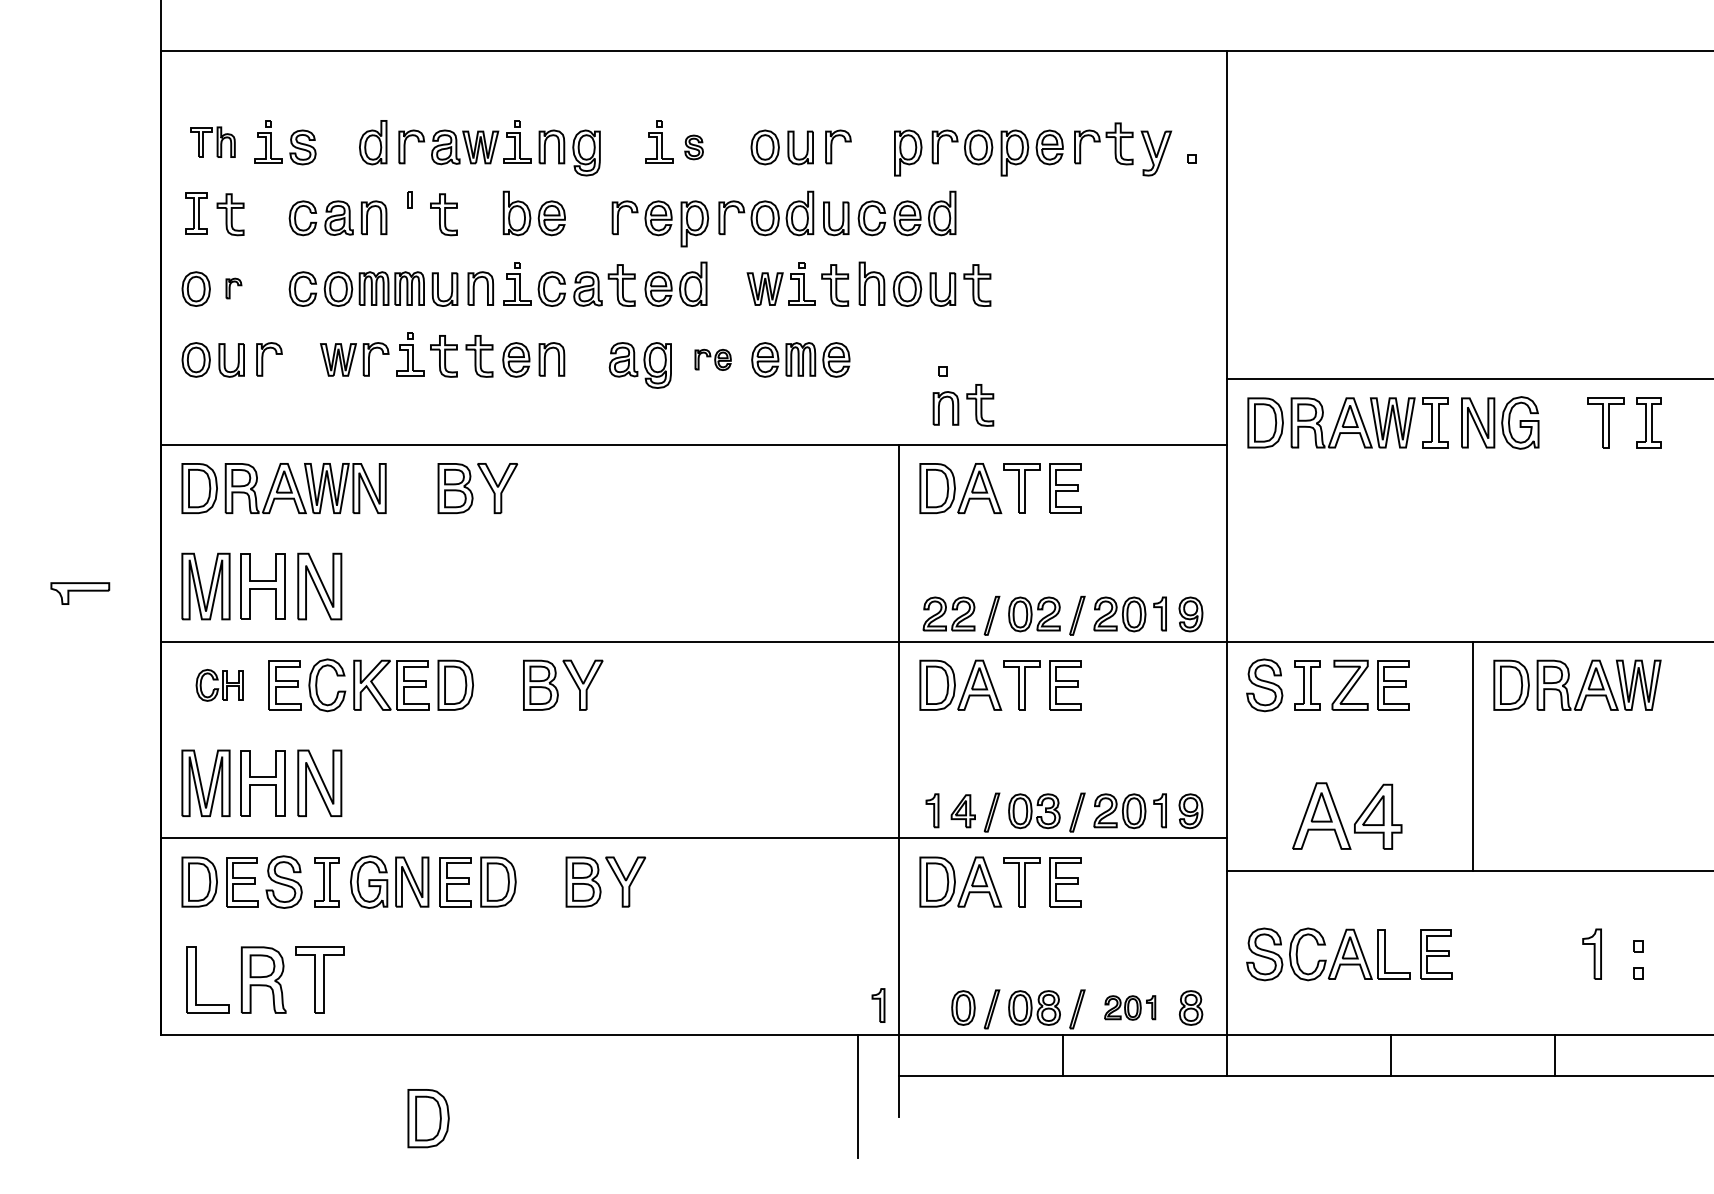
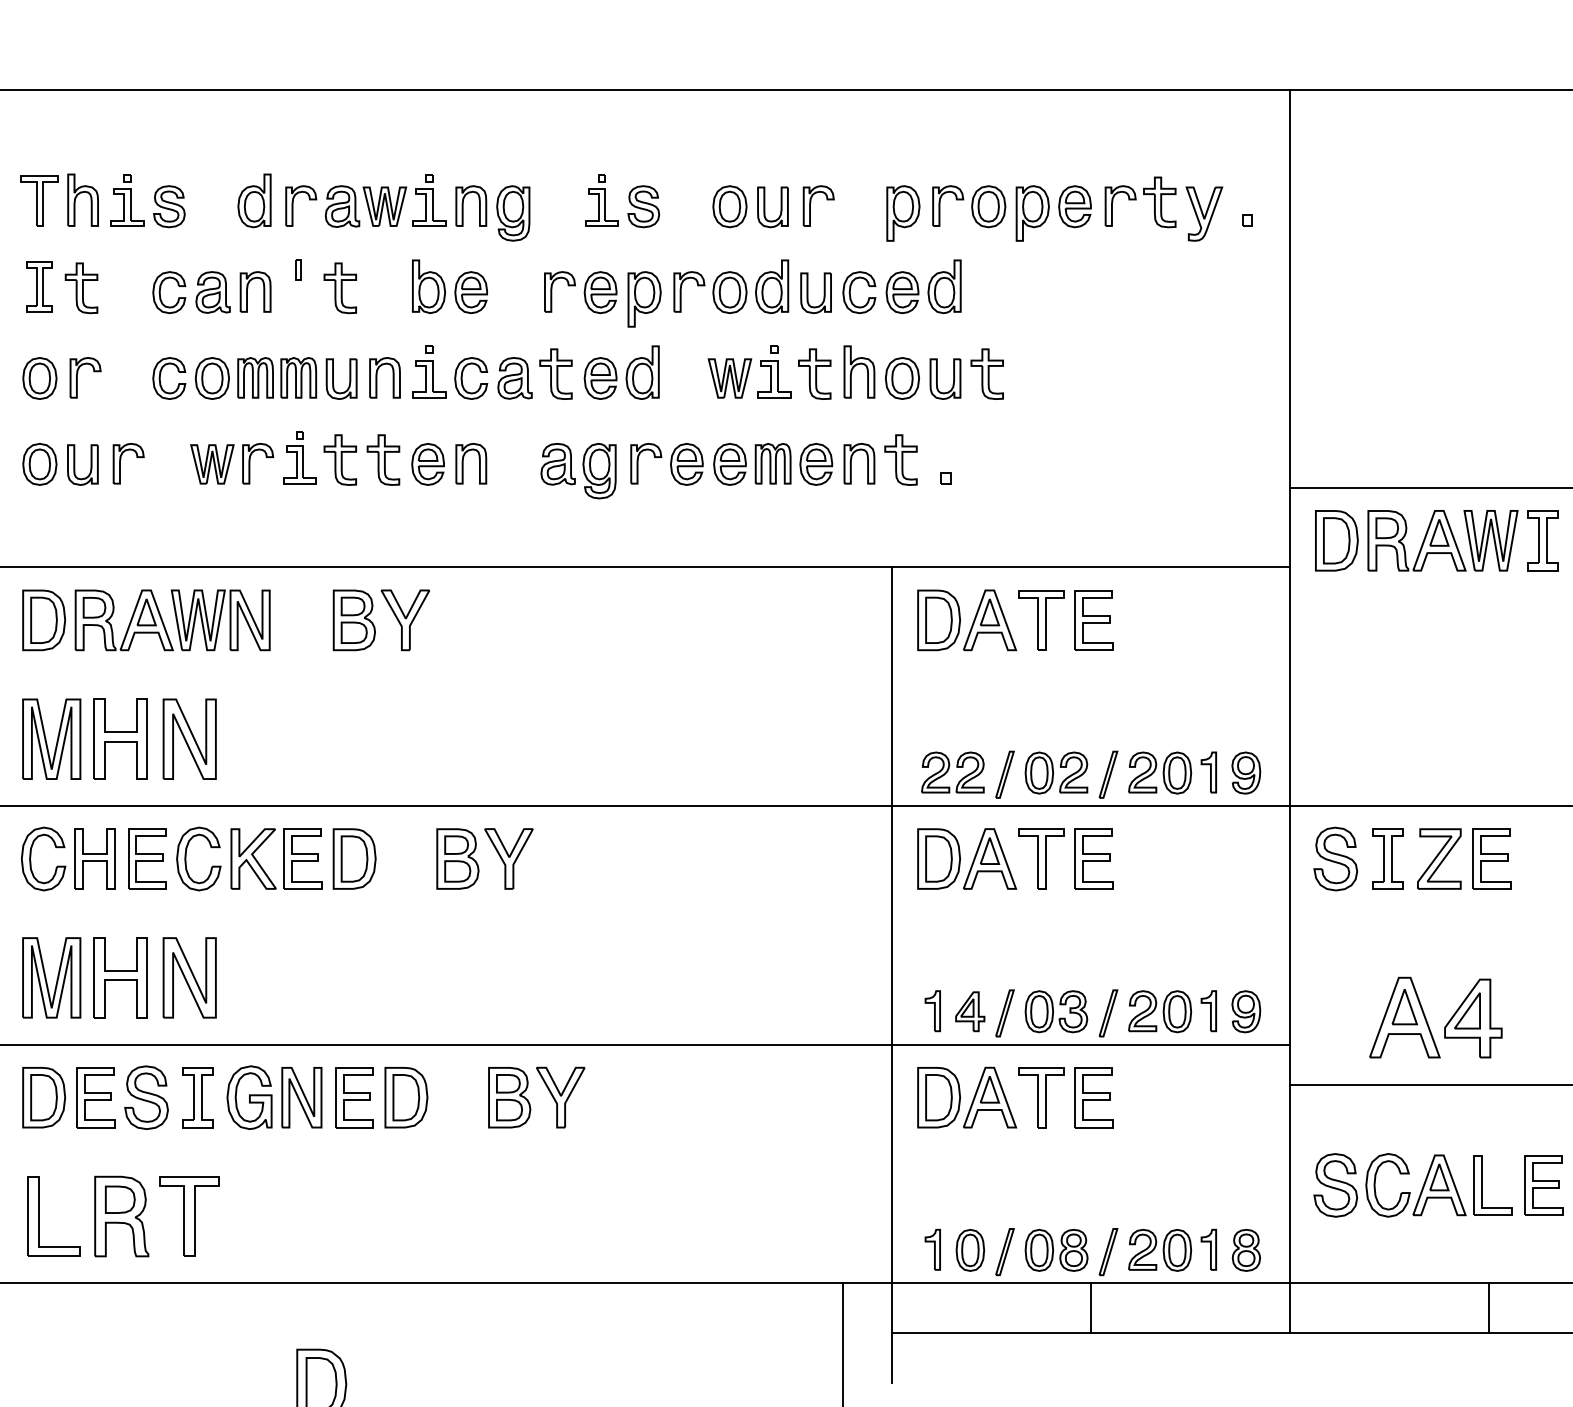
part: (212, 142) -> (59, 200), size x1.43
part: (693, 147) -> (642, 206), size x1.43
part: (233, 288) -> (85, 377), size x1.67
part: (712, 359) -> (666, 463), size x1.67
part: (963, 405) -> (880, 460), moved
part: (219, 685) -> (68, 859), size x1.67
part: (878, 1005) -> (932, 1249), moved
part: (1129, 1007) -> (1171, 1249), size x1.43

